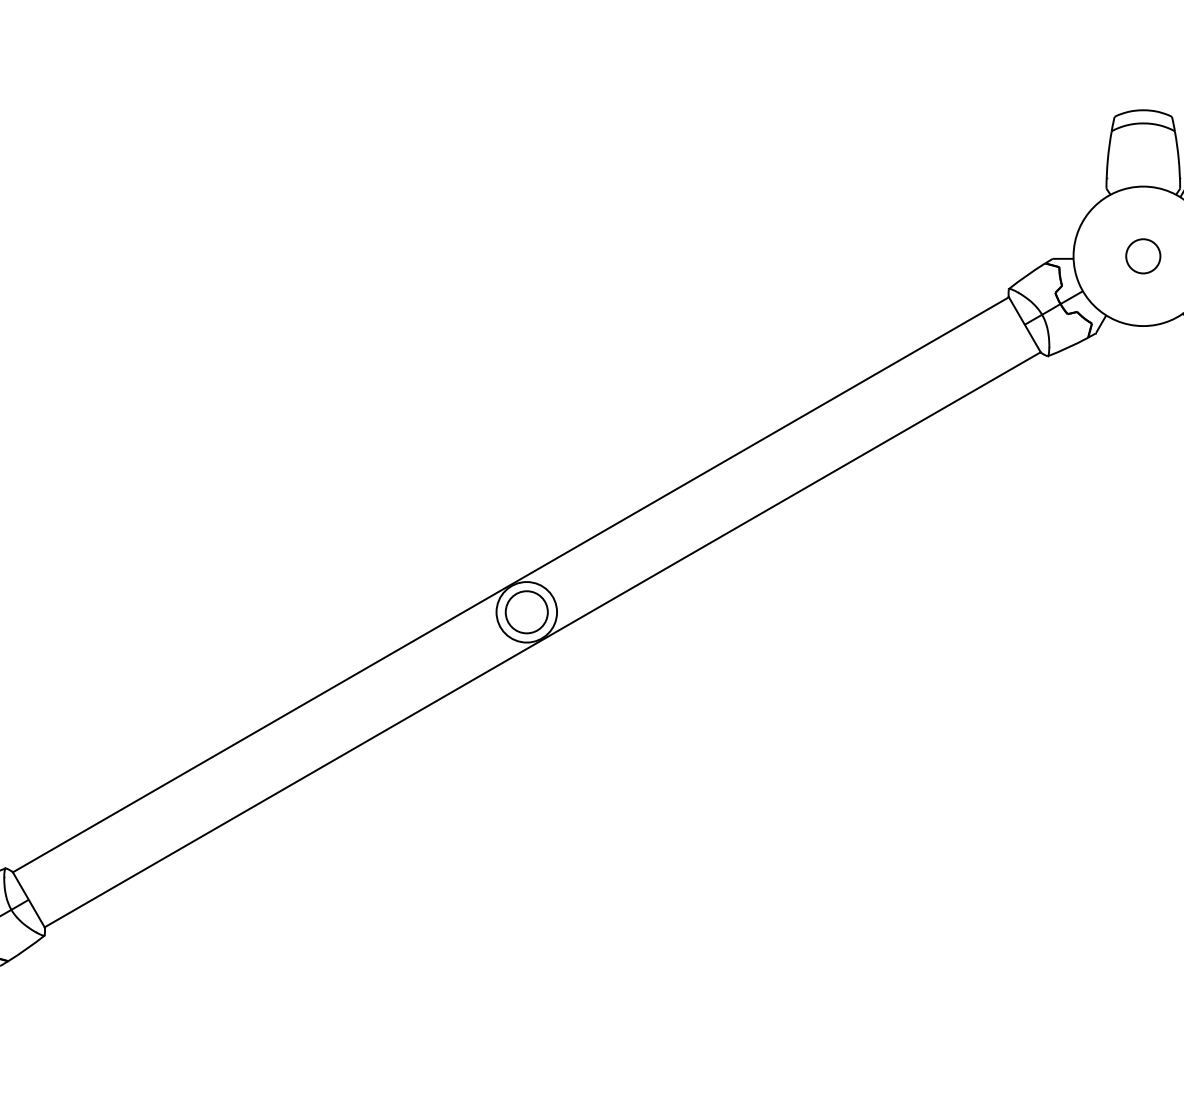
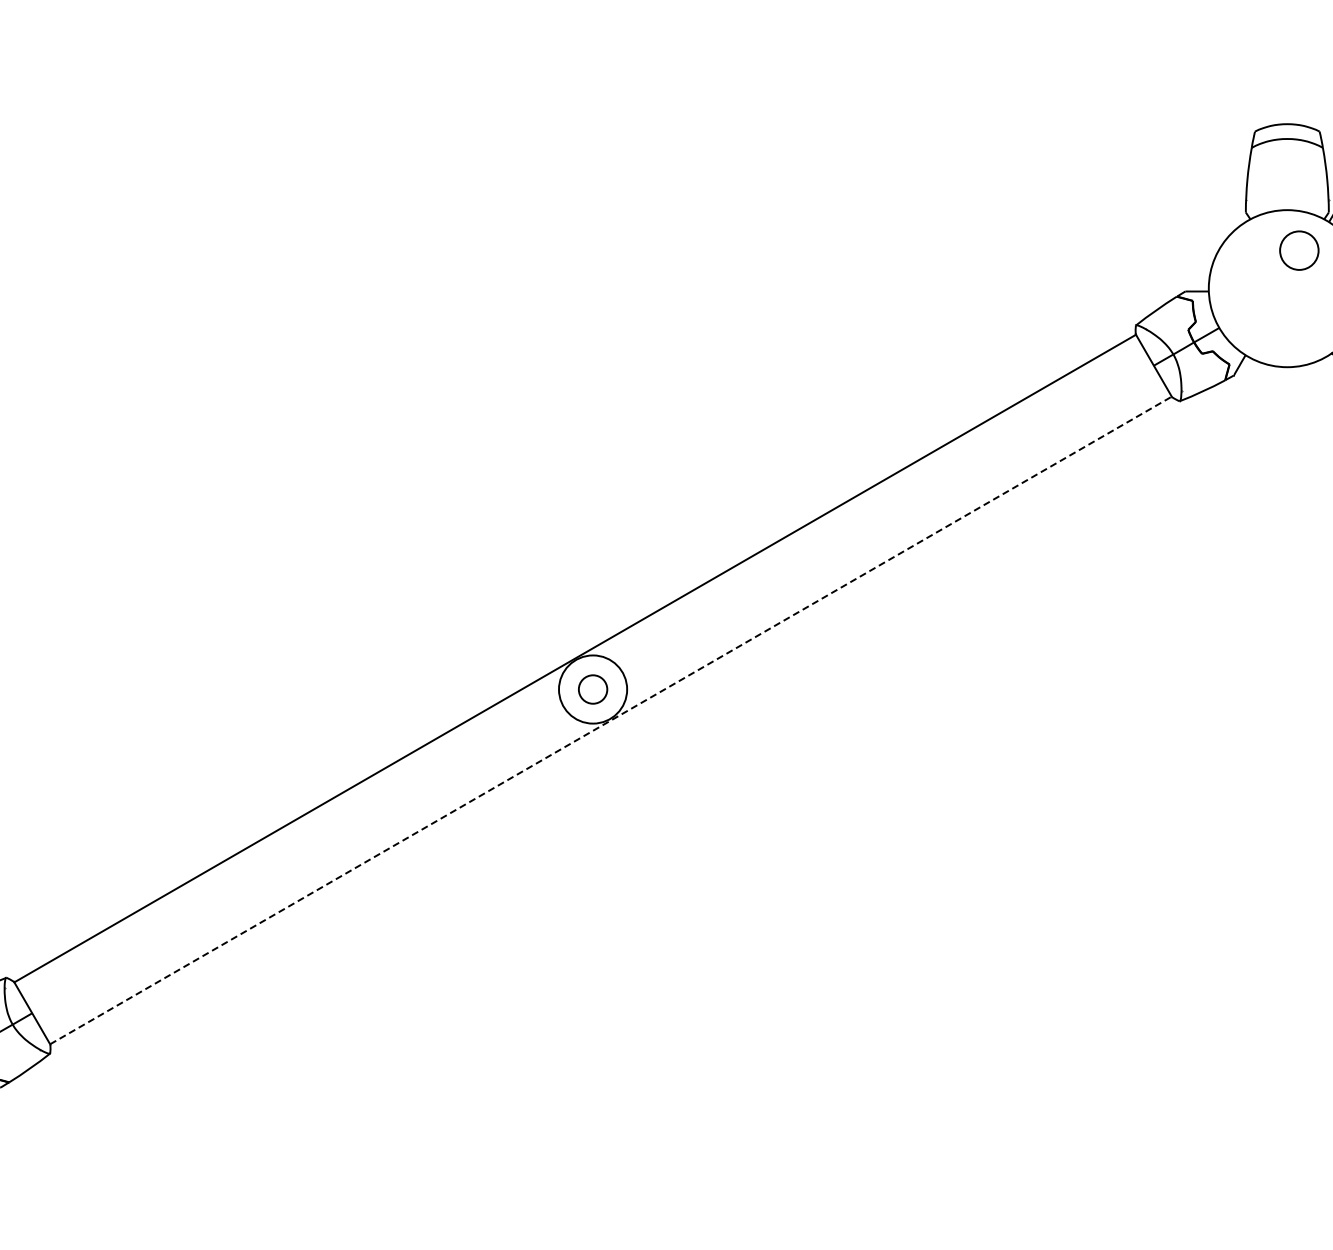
circle: (1143, 256) -> (1299, 250), moved
circle: (526, 612) -> (592, 689), size x0.6
line: (542, 639) -> (610, 720), solid -> dashed

